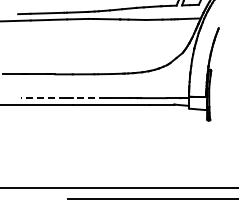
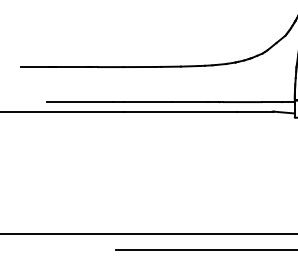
line: (43, 98) -> (80, 102), dashed -> solid
line: (89, 98) -> (148, 102), dashed -> solid

